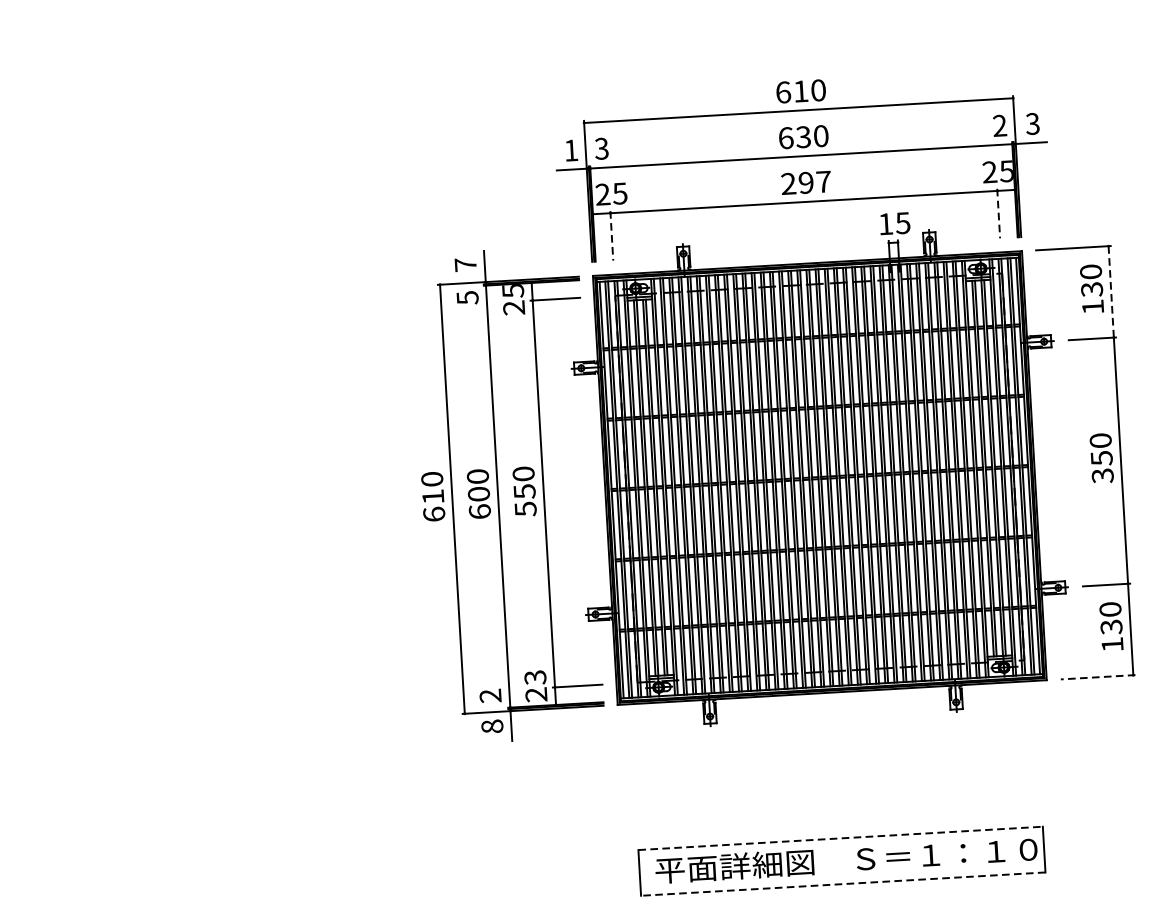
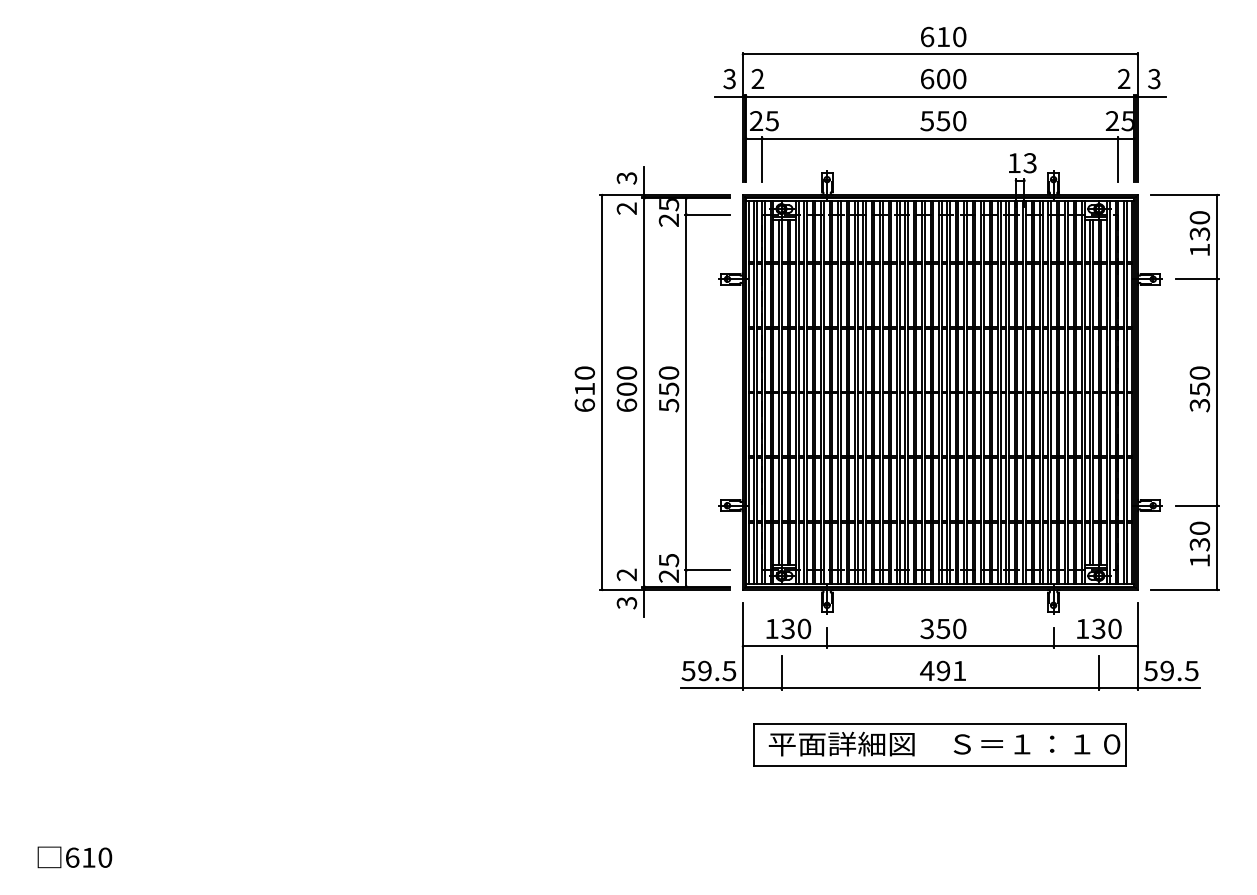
text: (803, 137) -> (943, 79), 630 -> 600
text: (570, 149) -> (729, 78), 1 -> 3
text: (601, 149) -> (757, 79), 3 -> 2
text: (806, 183) -> (943, 121), 297 -> 550
line: (998, 213) -> (1118, 159), dashed -> solid
text: (903, 222) -> (1030, 162), 15 -> 13
line: (611, 235) -> (762, 159), dashed -> solid
text: (465, 265) -> (626, 178), 7 -> 3
line: (1111, 292) -> (1217, 237), dashed -> solid
text: (467, 297) -> (626, 208), 5 -> 2
line: (1097, 676) -> (1184, 589), dashed -> solid
text: (534, 677) -> (668, 560), 23 -> 25
text: (491, 726) -> (626, 602), 8 -> 3
part: (835, 754) -> (940, 646), added
line: (840, 837) -> (940, 723), dashed -> solid
line: (842, 884) -> (939, 766), dashed -> solid

